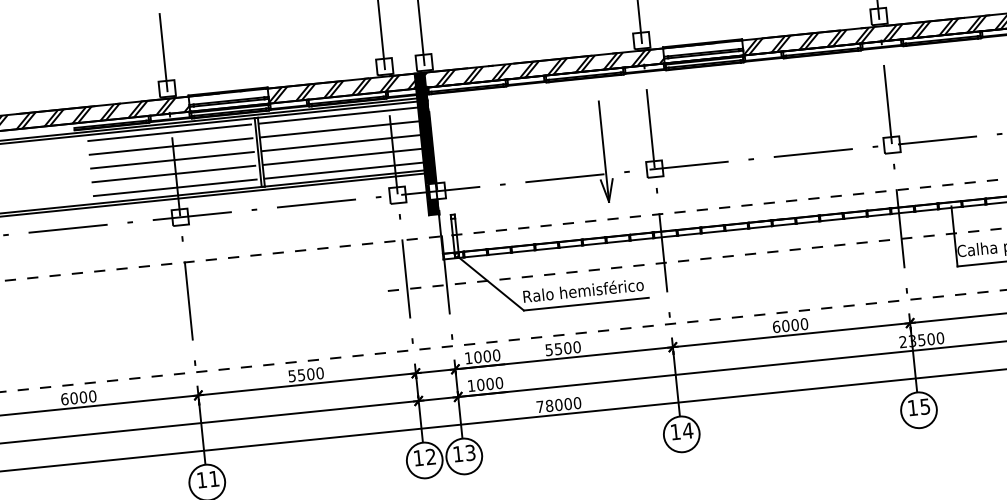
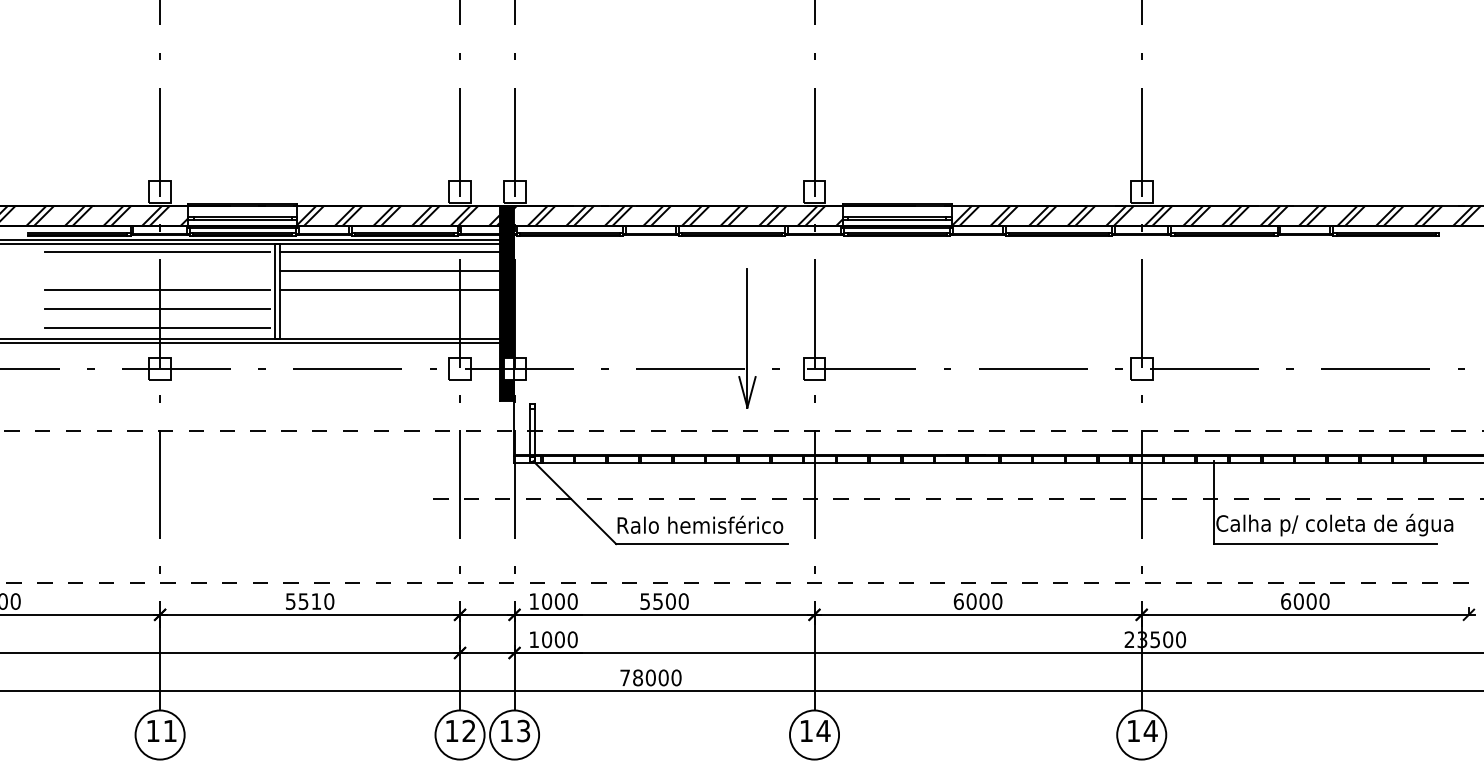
line: (171, 146) -> (157, 271), removed
line: (344, 156) -> (392, 309), removed
line: (345, 170) -> (392, 328), removed
text: (310, 374) -> (316, 601), 5500 -> 5510
text: (925, 407) -> (1150, 731), 15 -> 14

